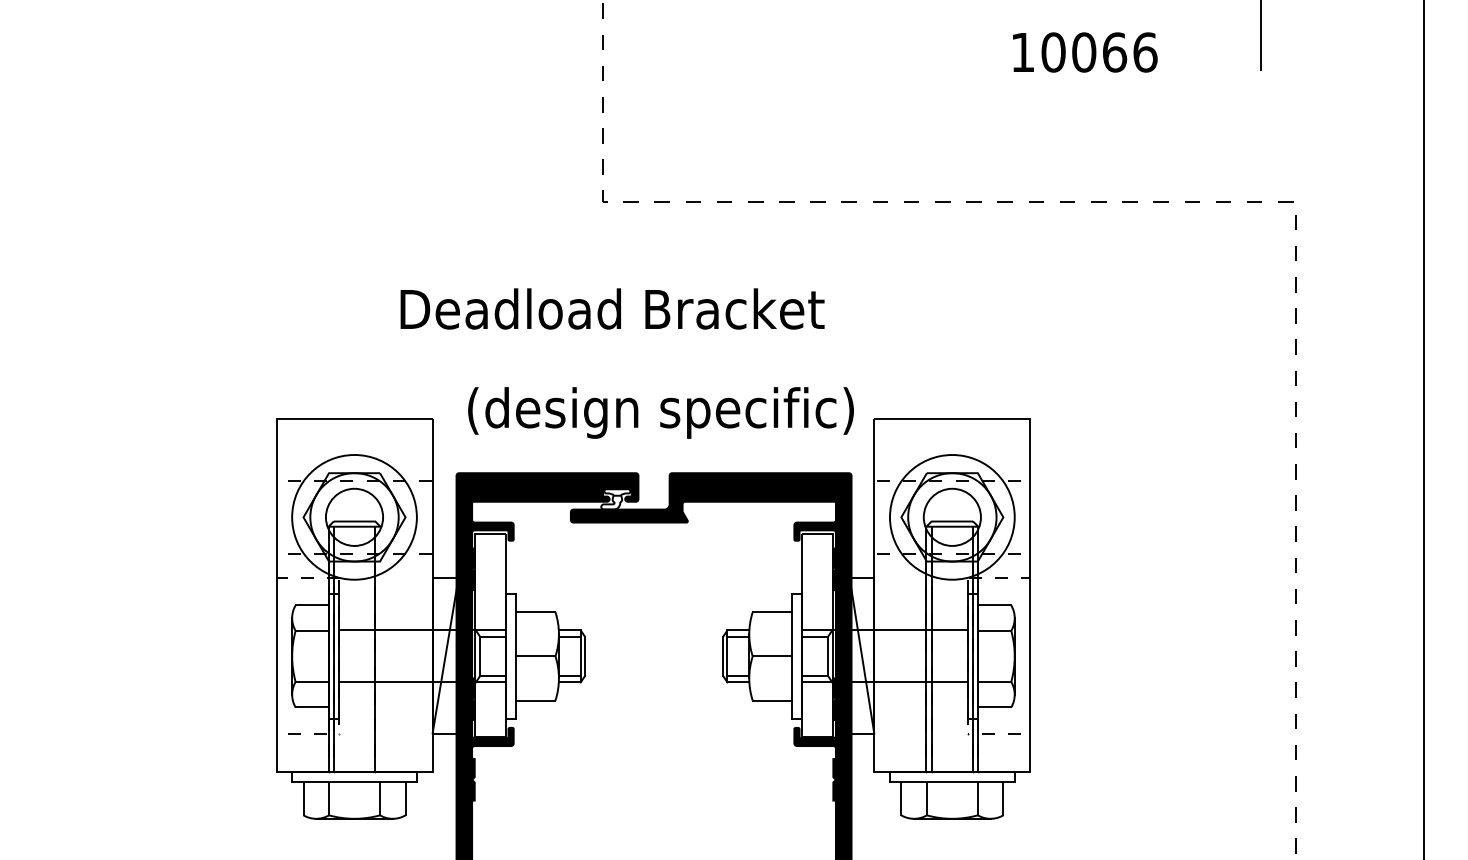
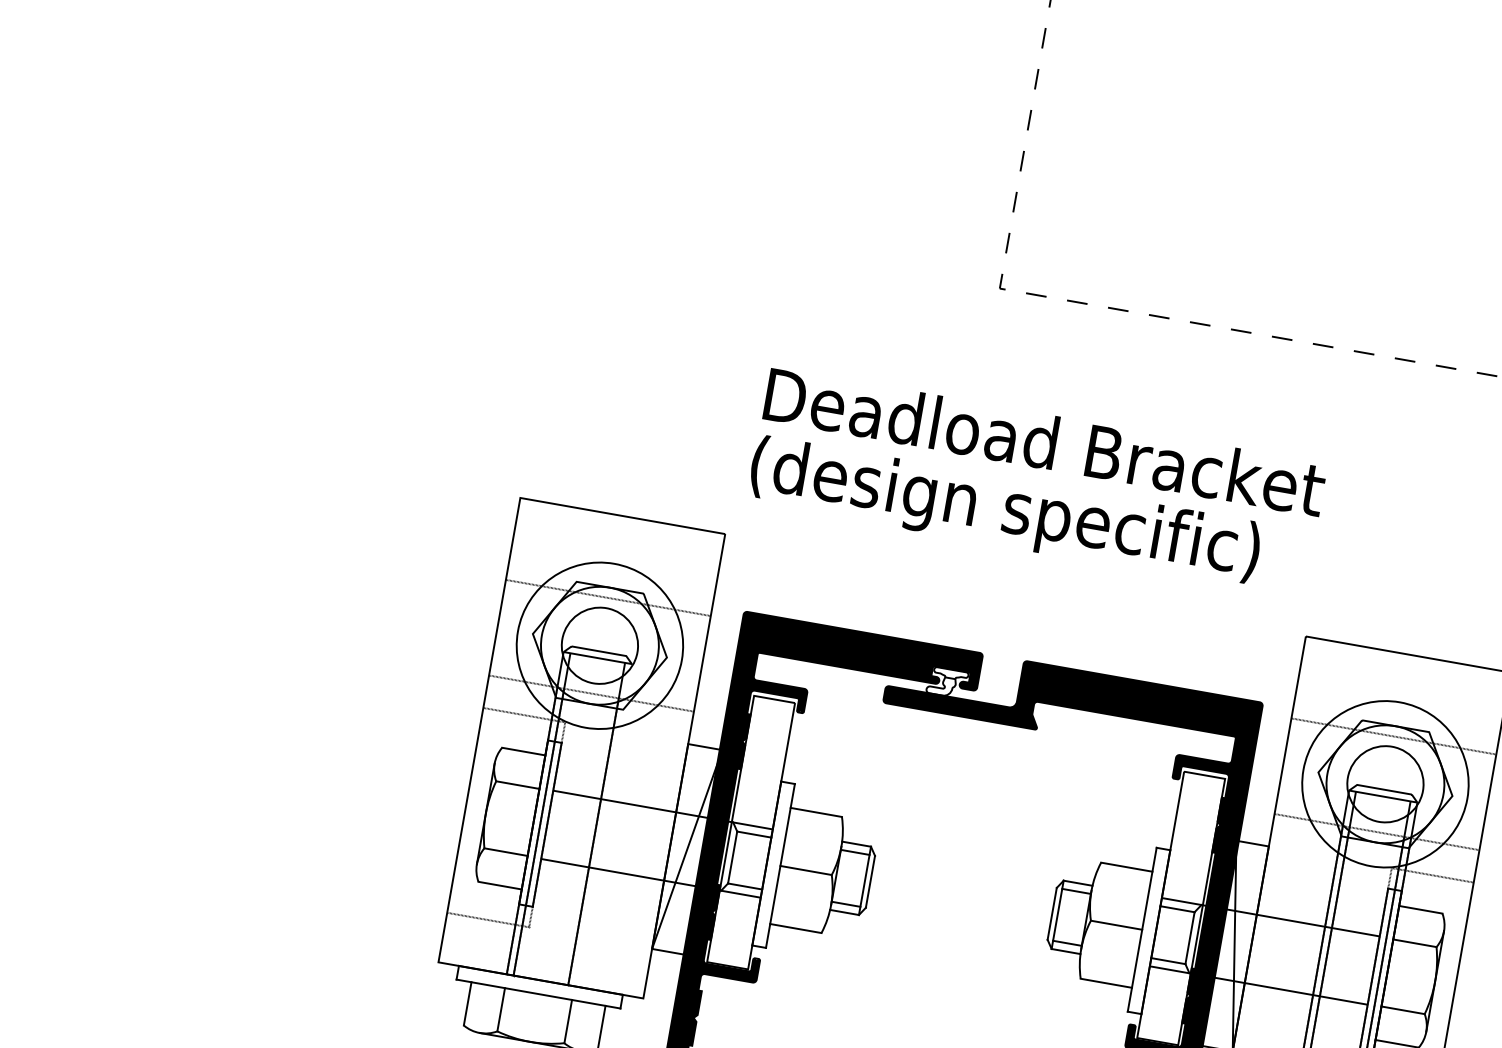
text: (612, 308) -> (1045, 441), moved
text: (660, 412) -> (1004, 511), moved

